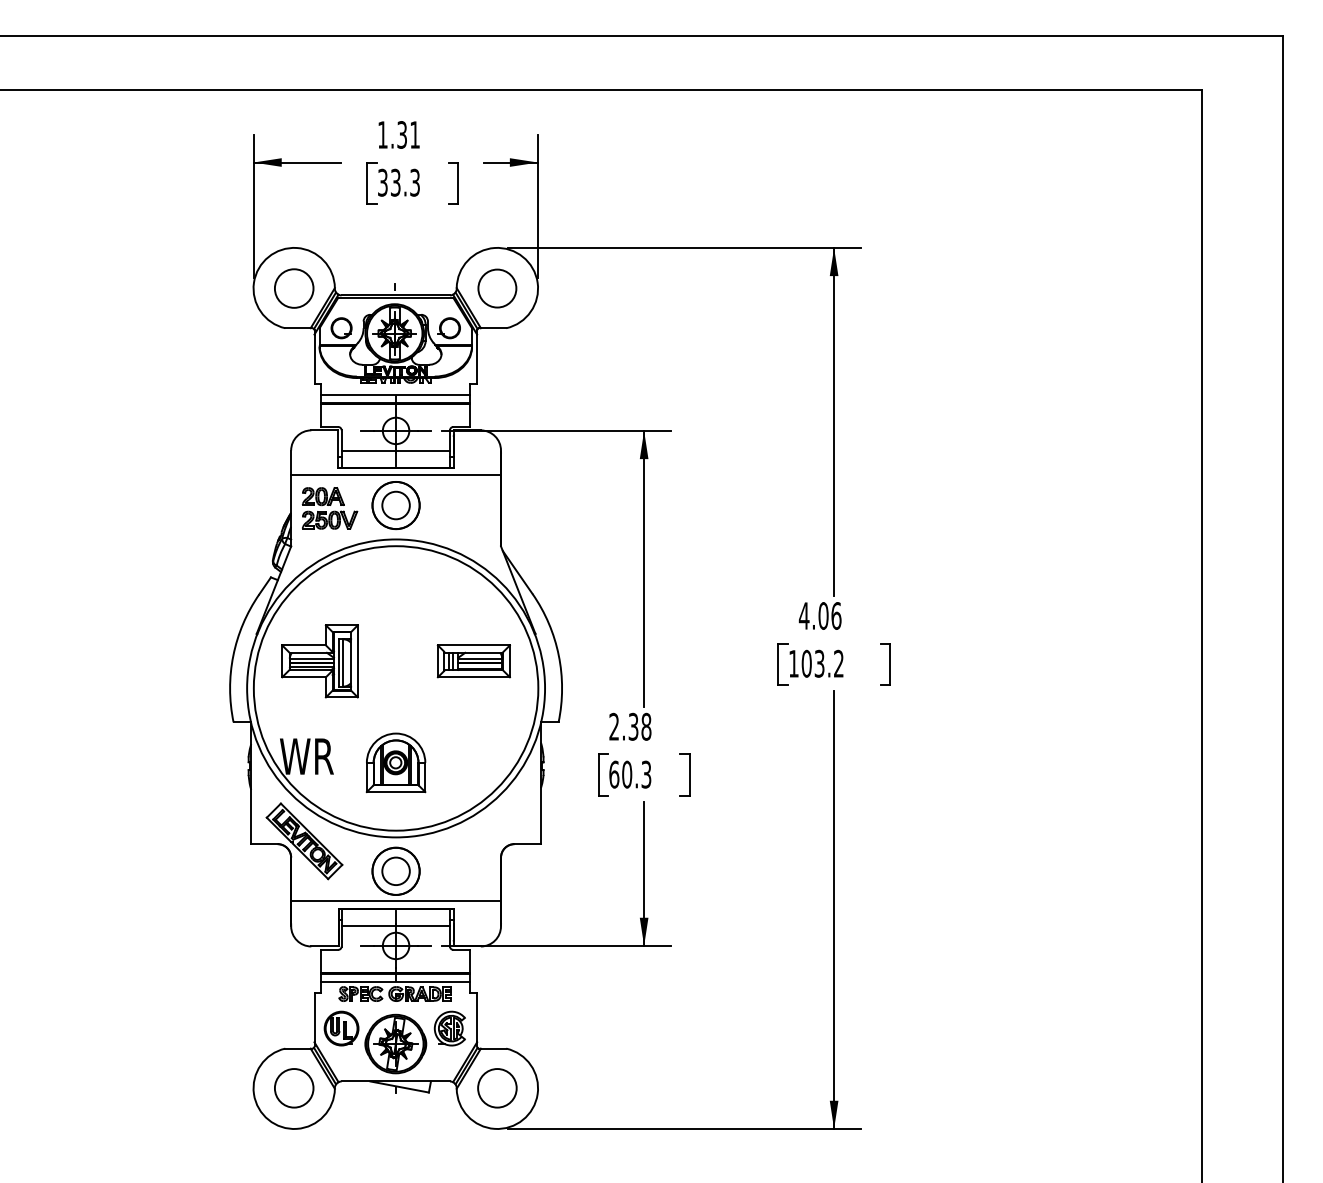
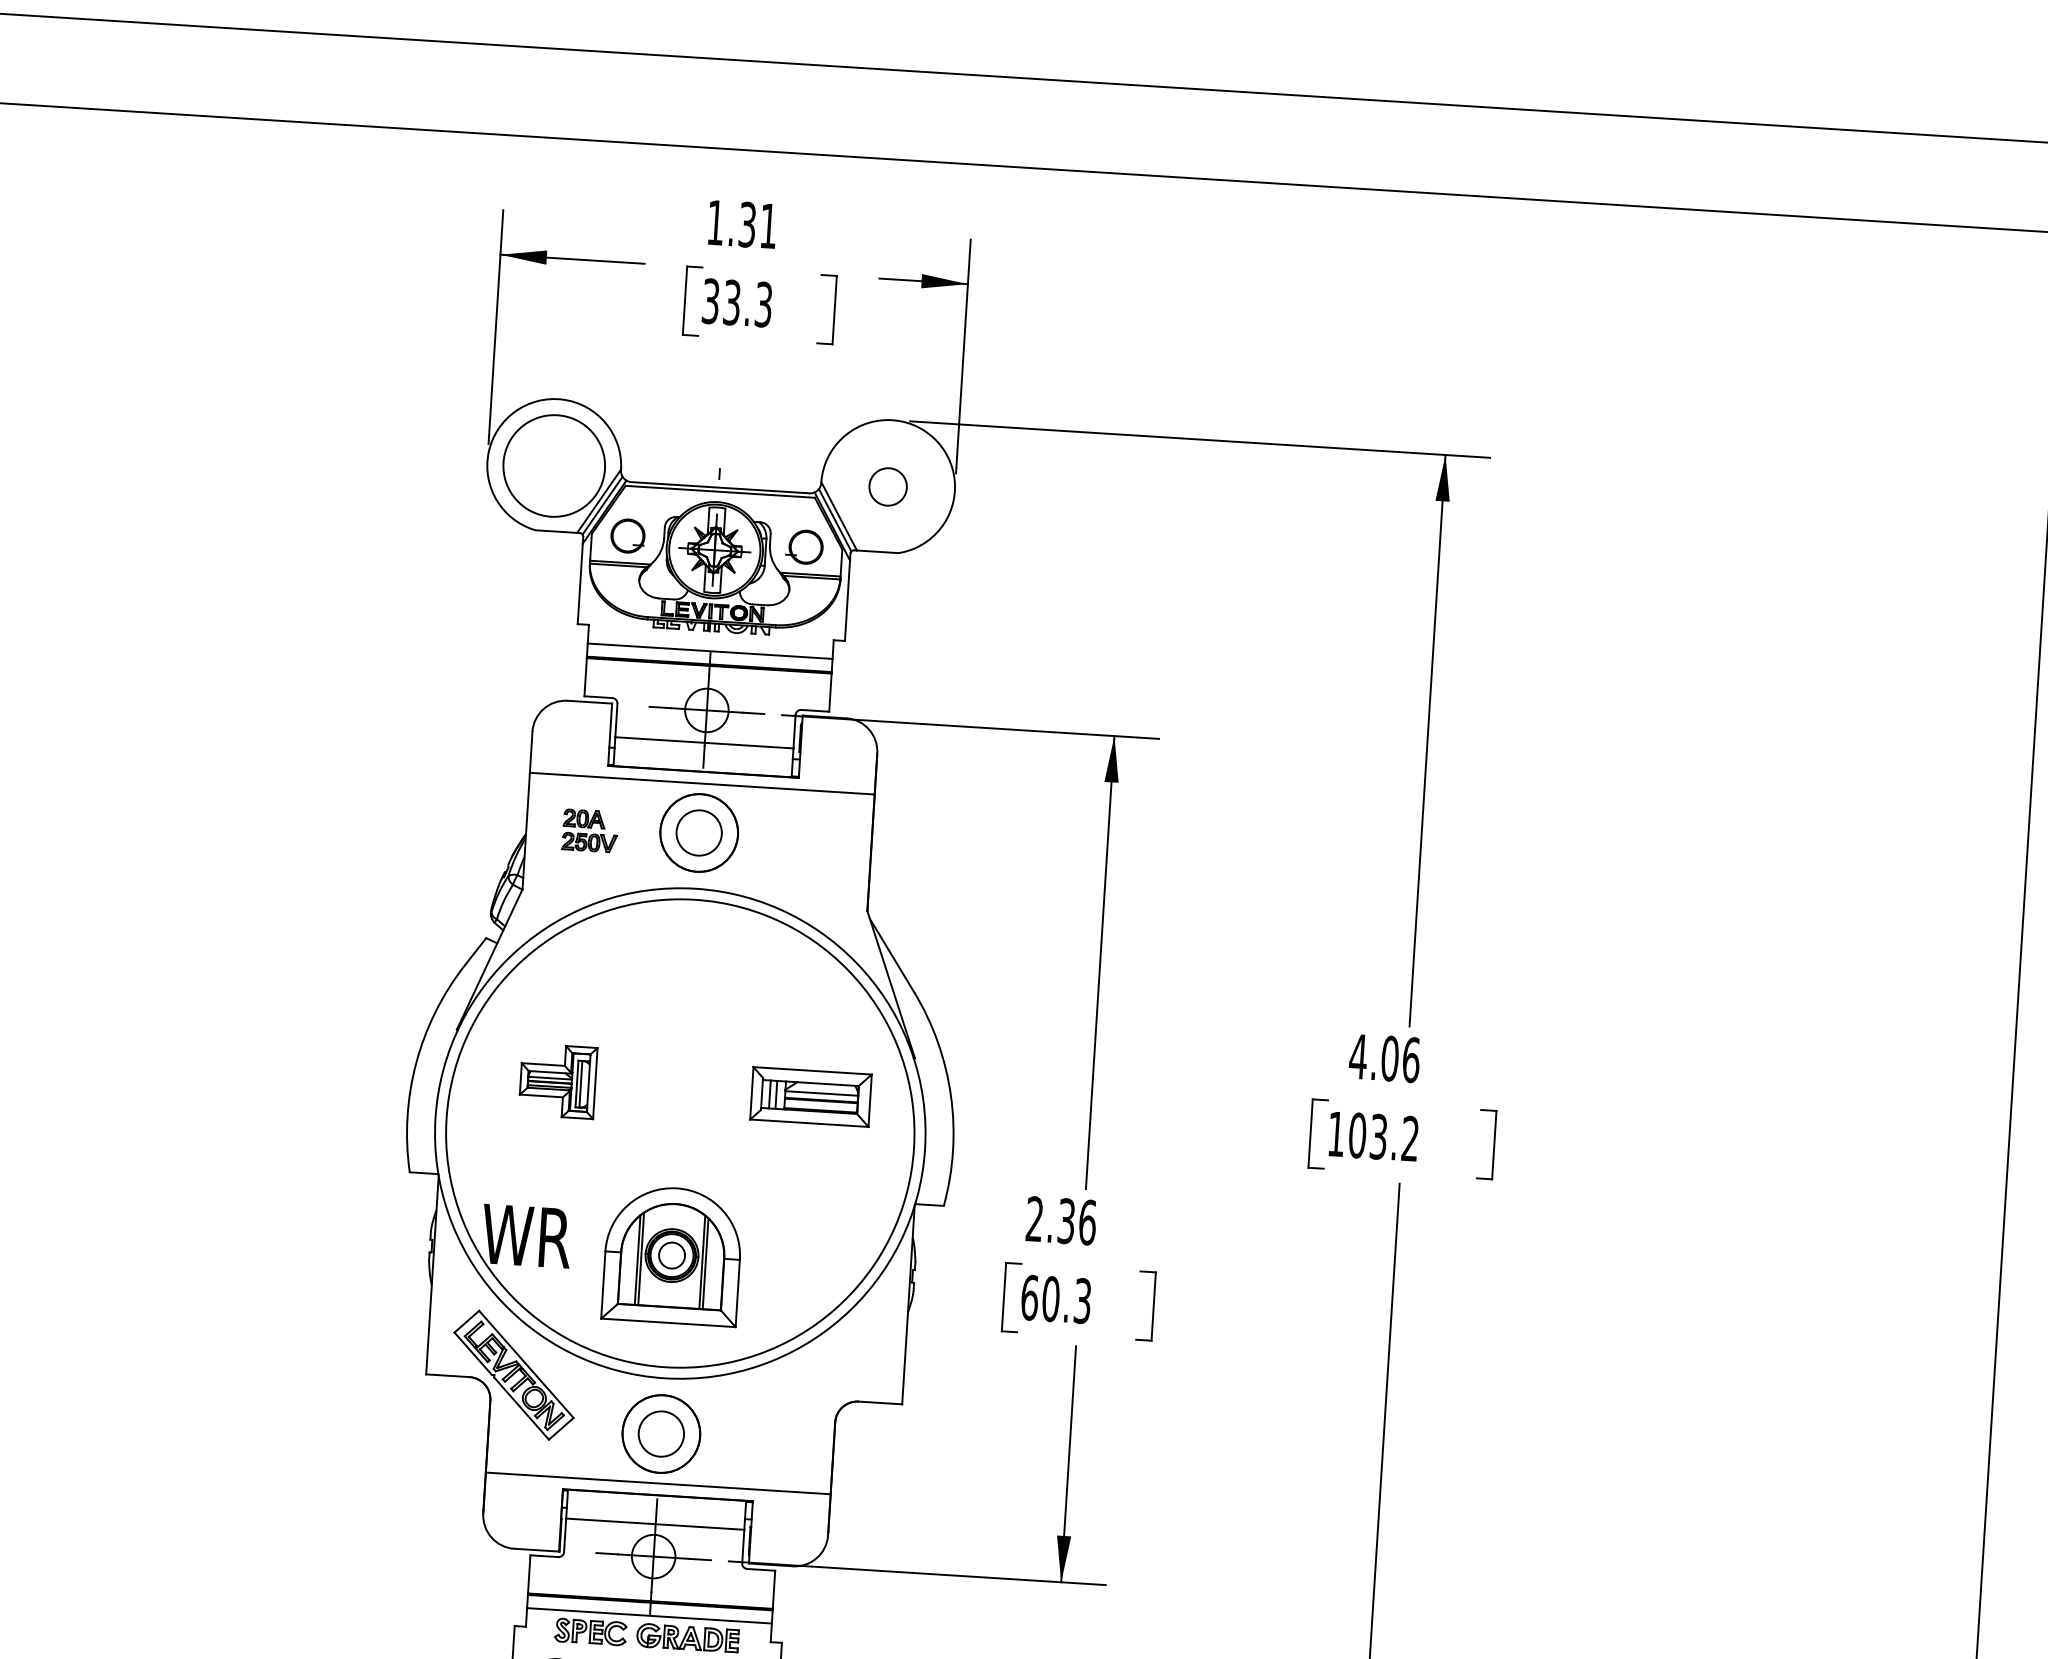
circle: (293, 288) -> (553, 465), size x1.6
circle: (497, 288) -> (888, 486), size x0.6
part: (329, 508) -> (589, 830), size x0.6
part: (319, 661) -> (557, 1081), size x0.6
text: (646, 726) -> (1087, 1221), 2.38 -> 2.36
part: (395, 762) -> (671, 1255), size x1.4

